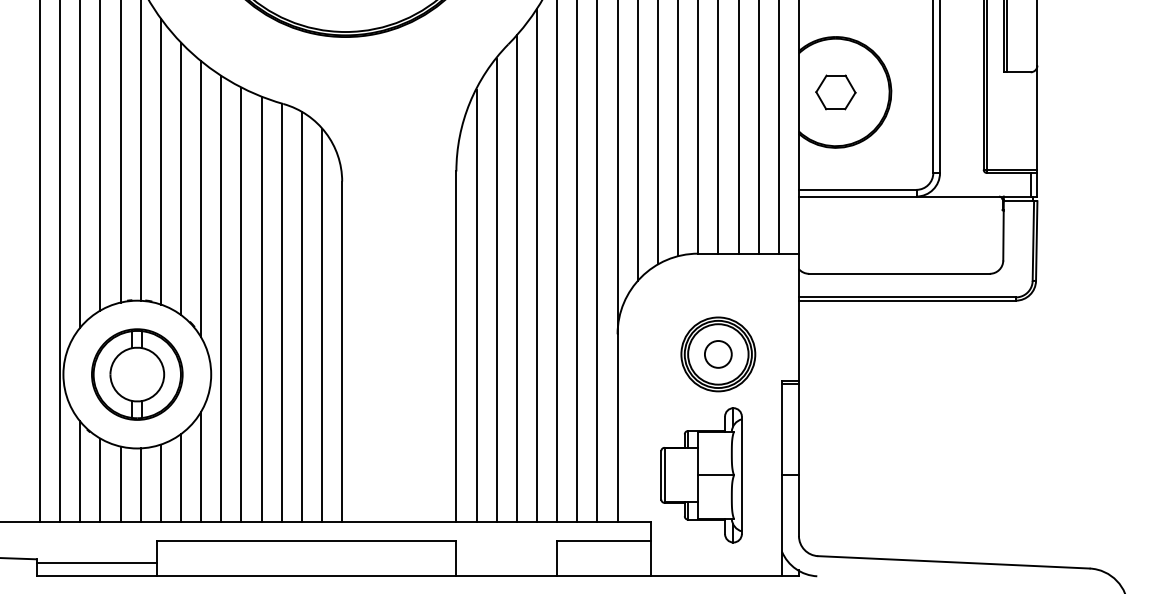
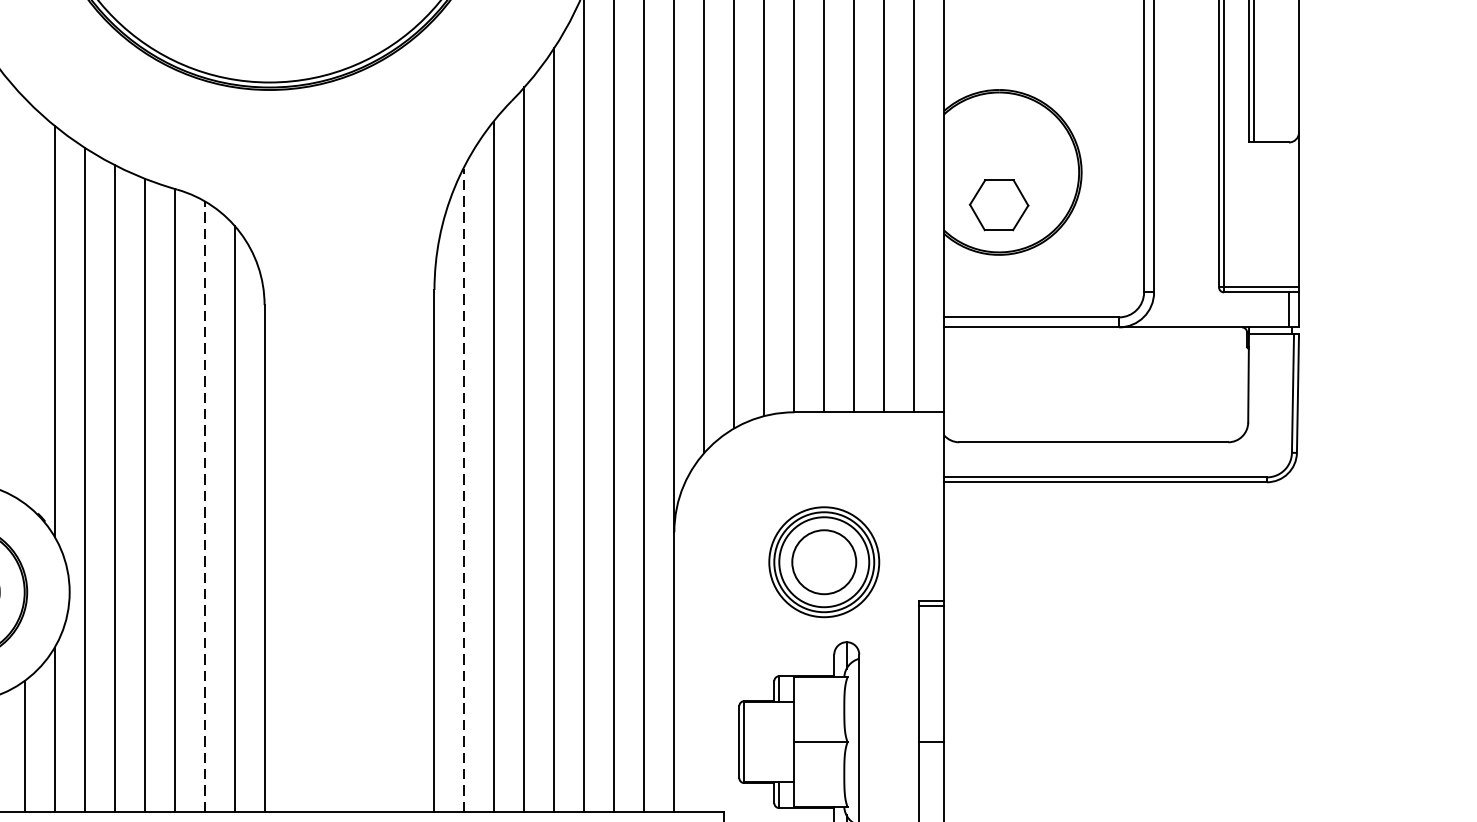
part: (835, 92) -> (998, 205), moved
line: (180, 178) -> (23, 300), removed
line: (476, 305) -> (464, 489), solid -> dashed
line: (301, 316) -> (204, 505), solid -> dashed
circle: (717, 354) -> (822, 562), size x1.6

